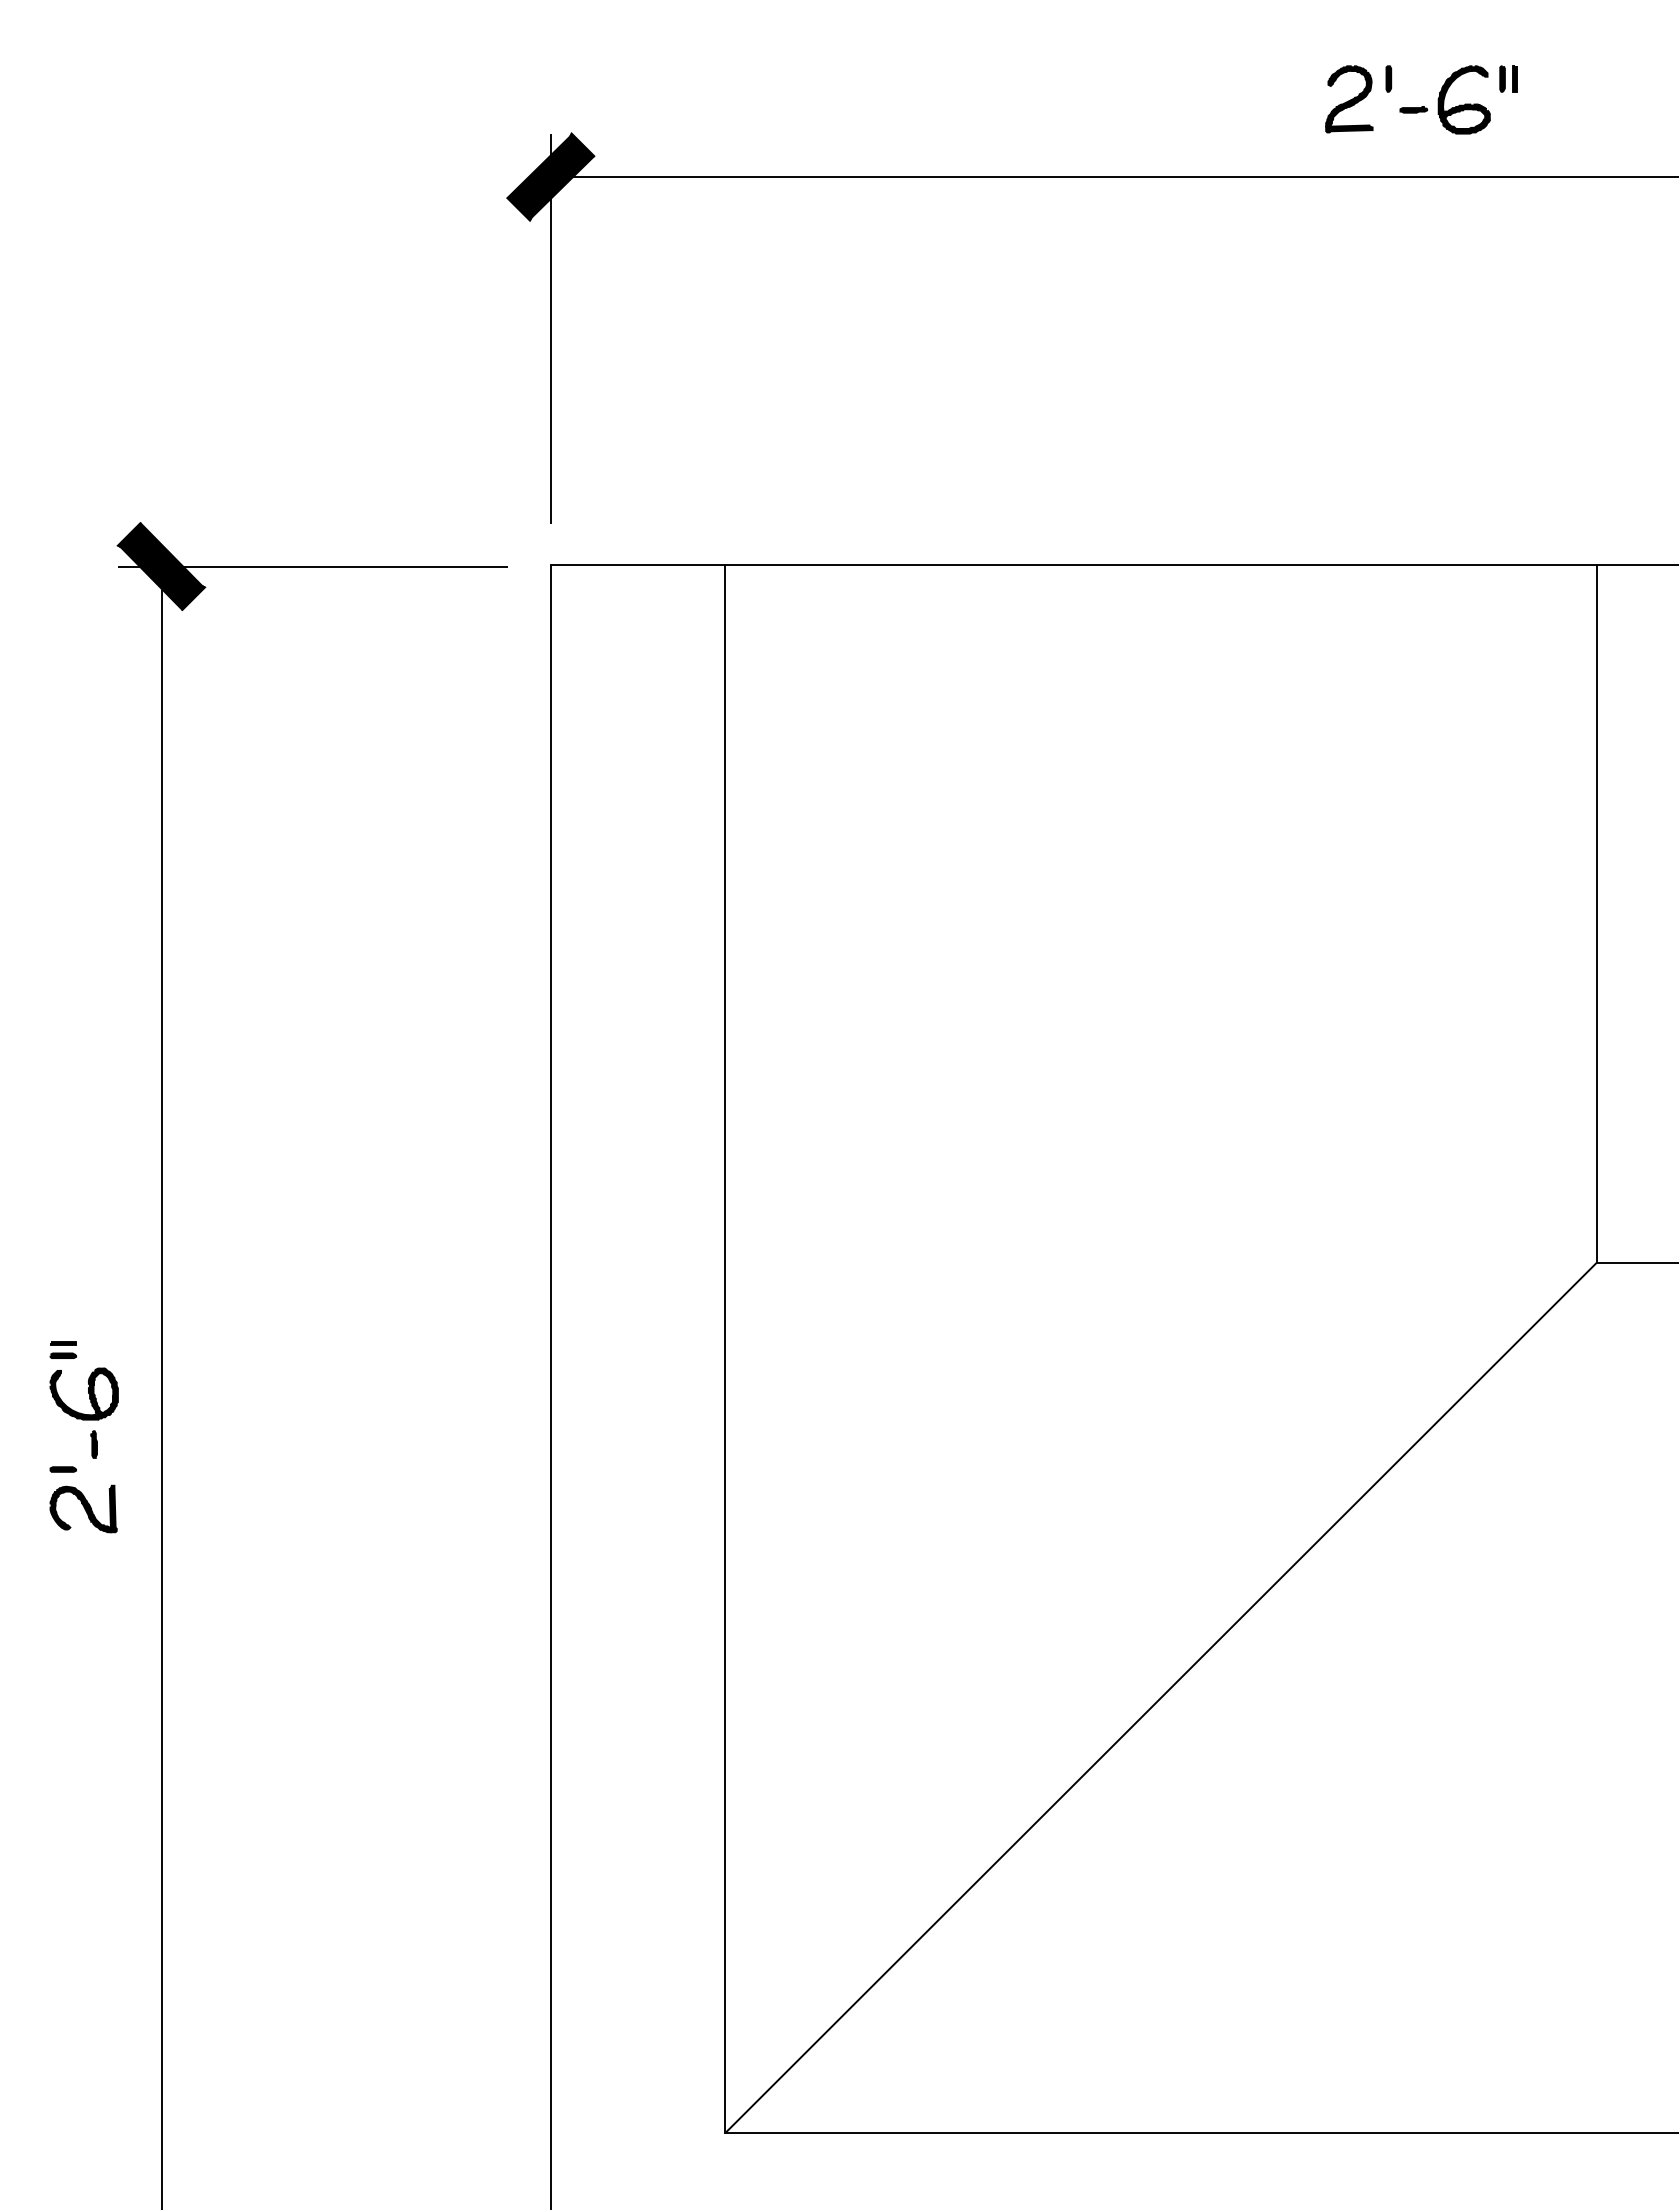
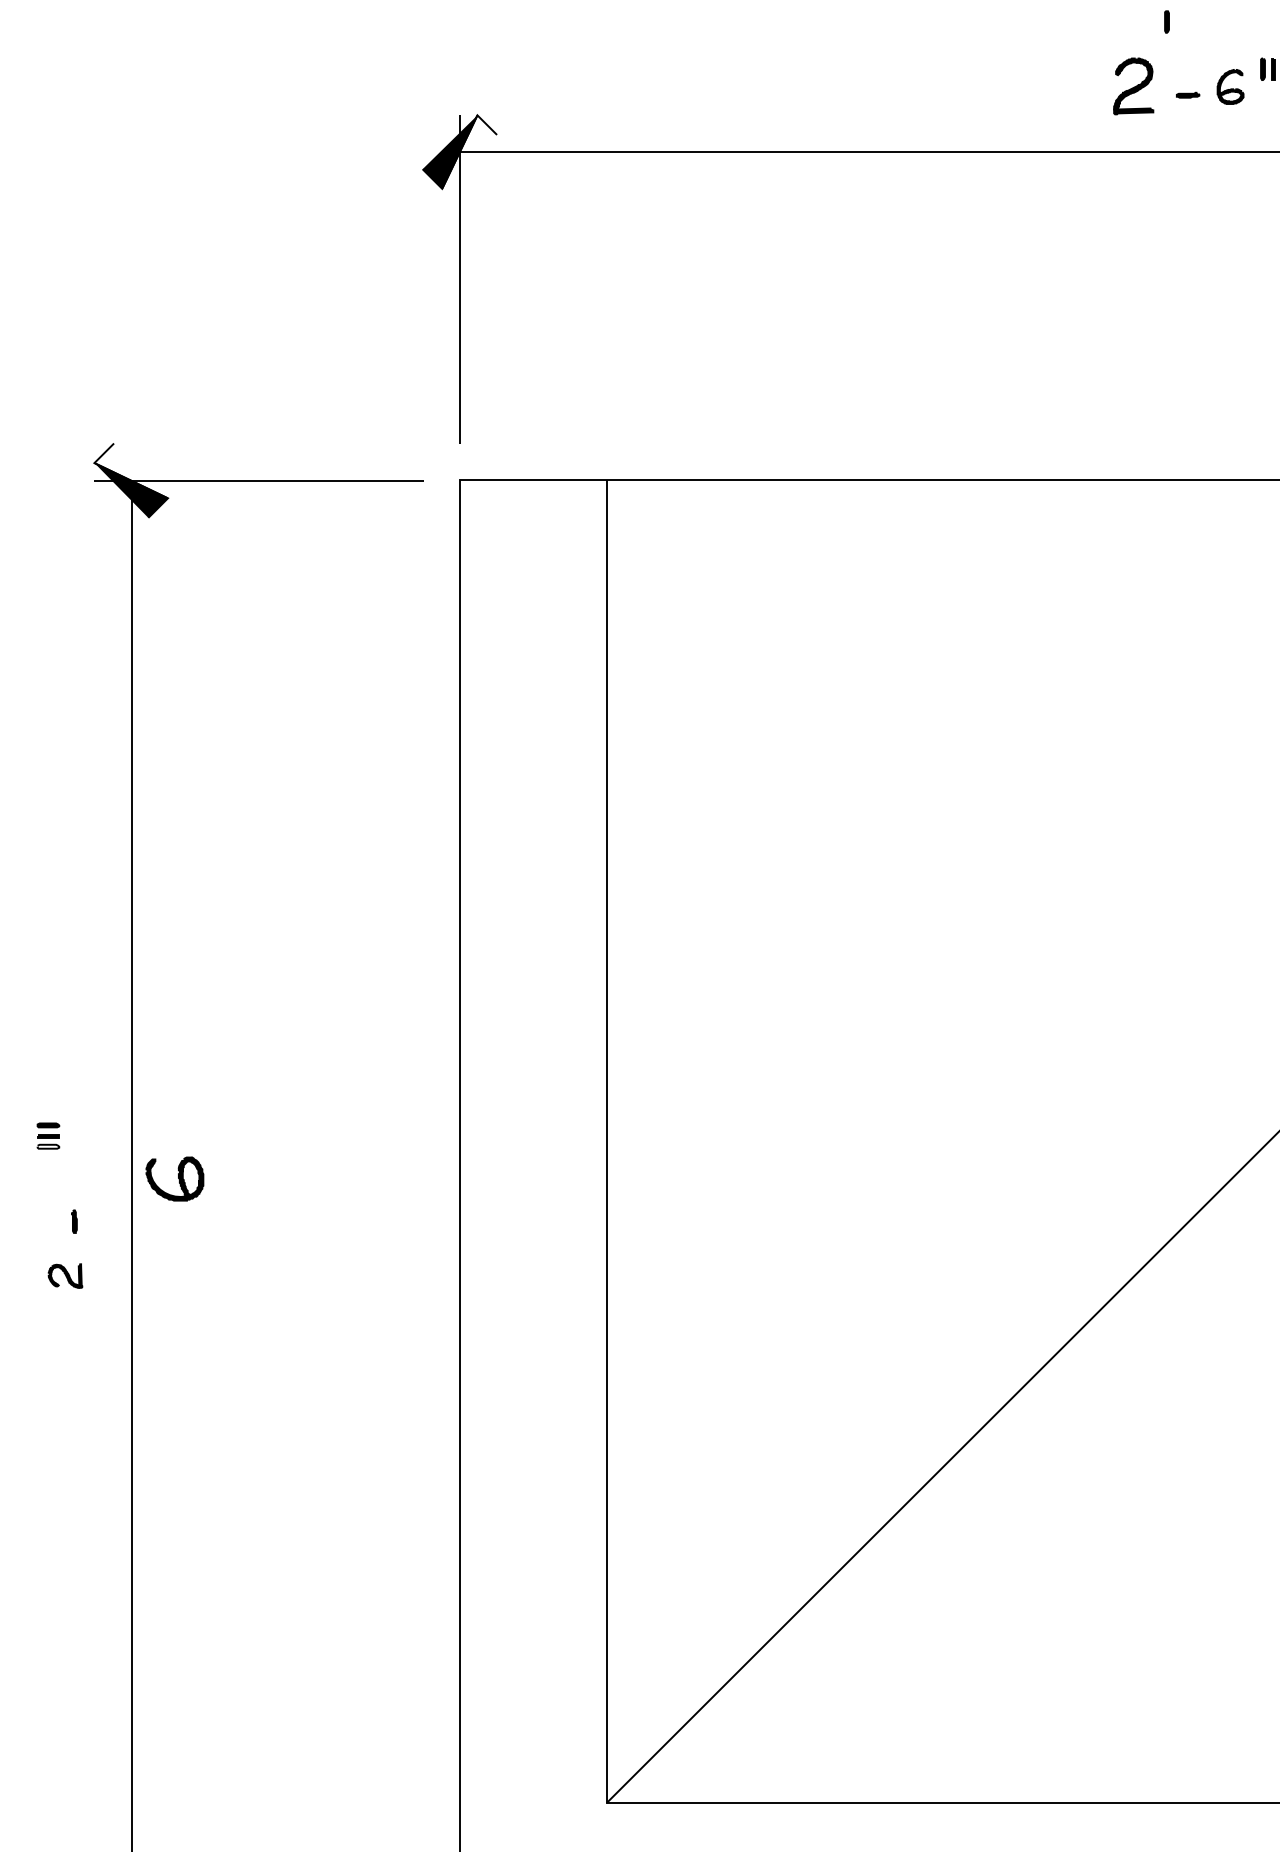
part: (1388, 78) -> (1166, 21), moved
part: (1463, 99) -> (1230, 86), size x0.6
fill: (561, 176) -> (468, 151), removed
fill: (160, 554) -> (130, 470), removed
fill: (63, 1355) -> (48, 1146), removed
part: (83, 1393) -> (174, 1178), moved
part: (62, 1469) -> (47, 1125), moved
part: (83, 1508) -> (65, 1275), size x0.6

